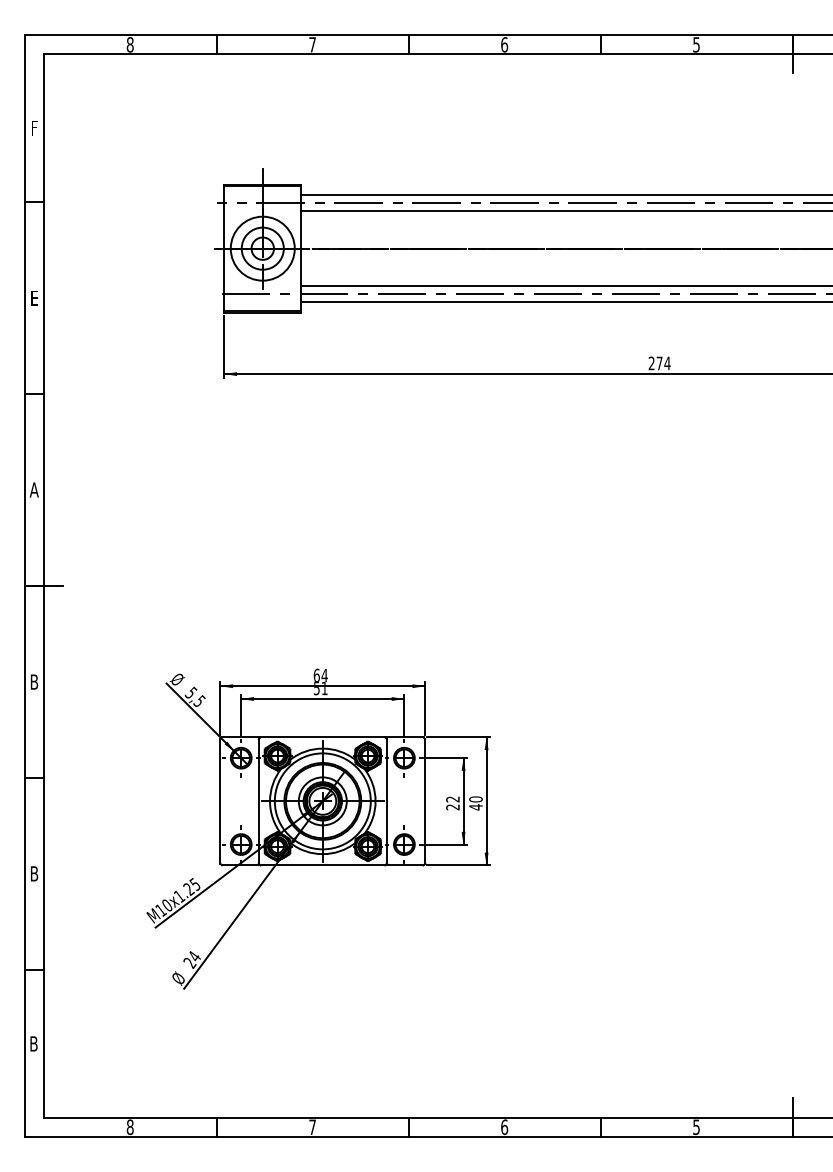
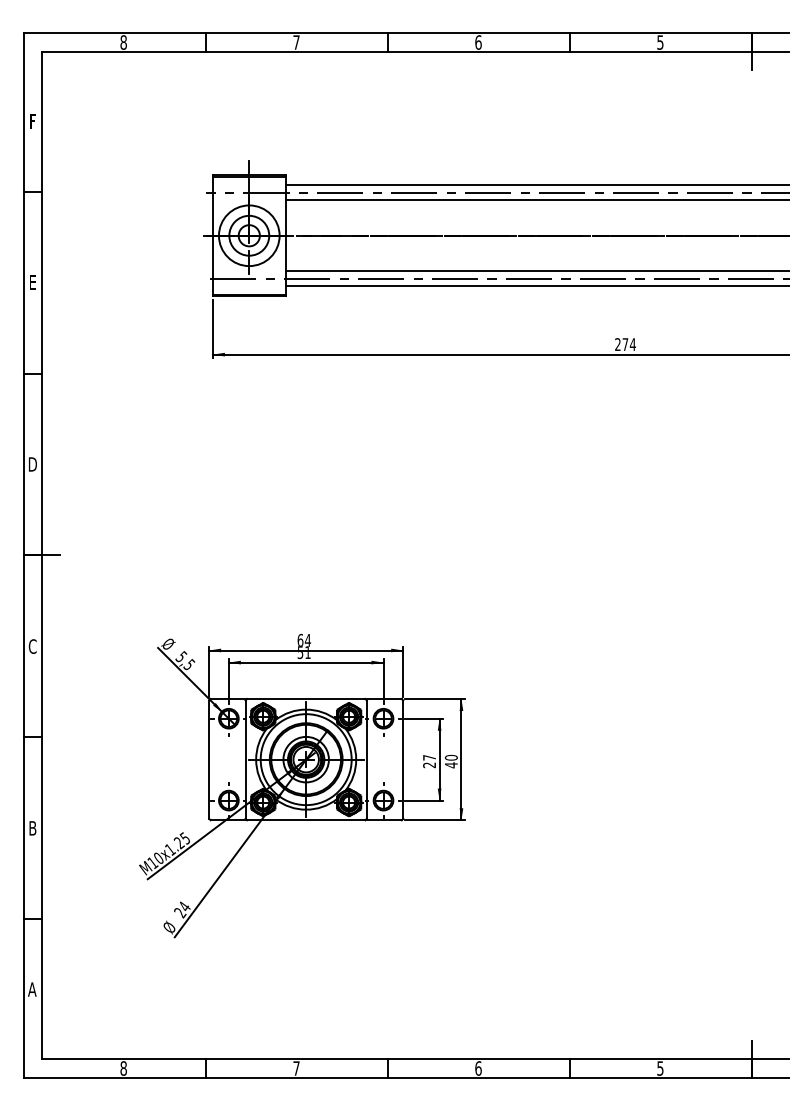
text: (34, 489) -> (32, 464), A -> D
text: (34, 682) -> (32, 646), B -> C
text: (452, 799) -> (429, 757), 22 -> 27
text: (34, 1043) -> (32, 989), B -> A

